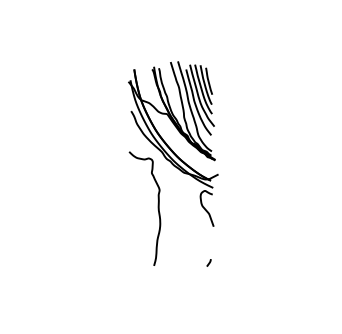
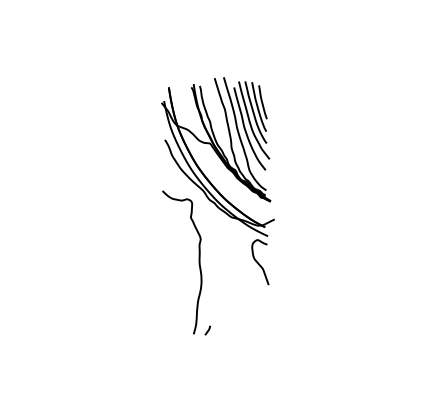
line: (208, 262) -> (207, 330), moved

